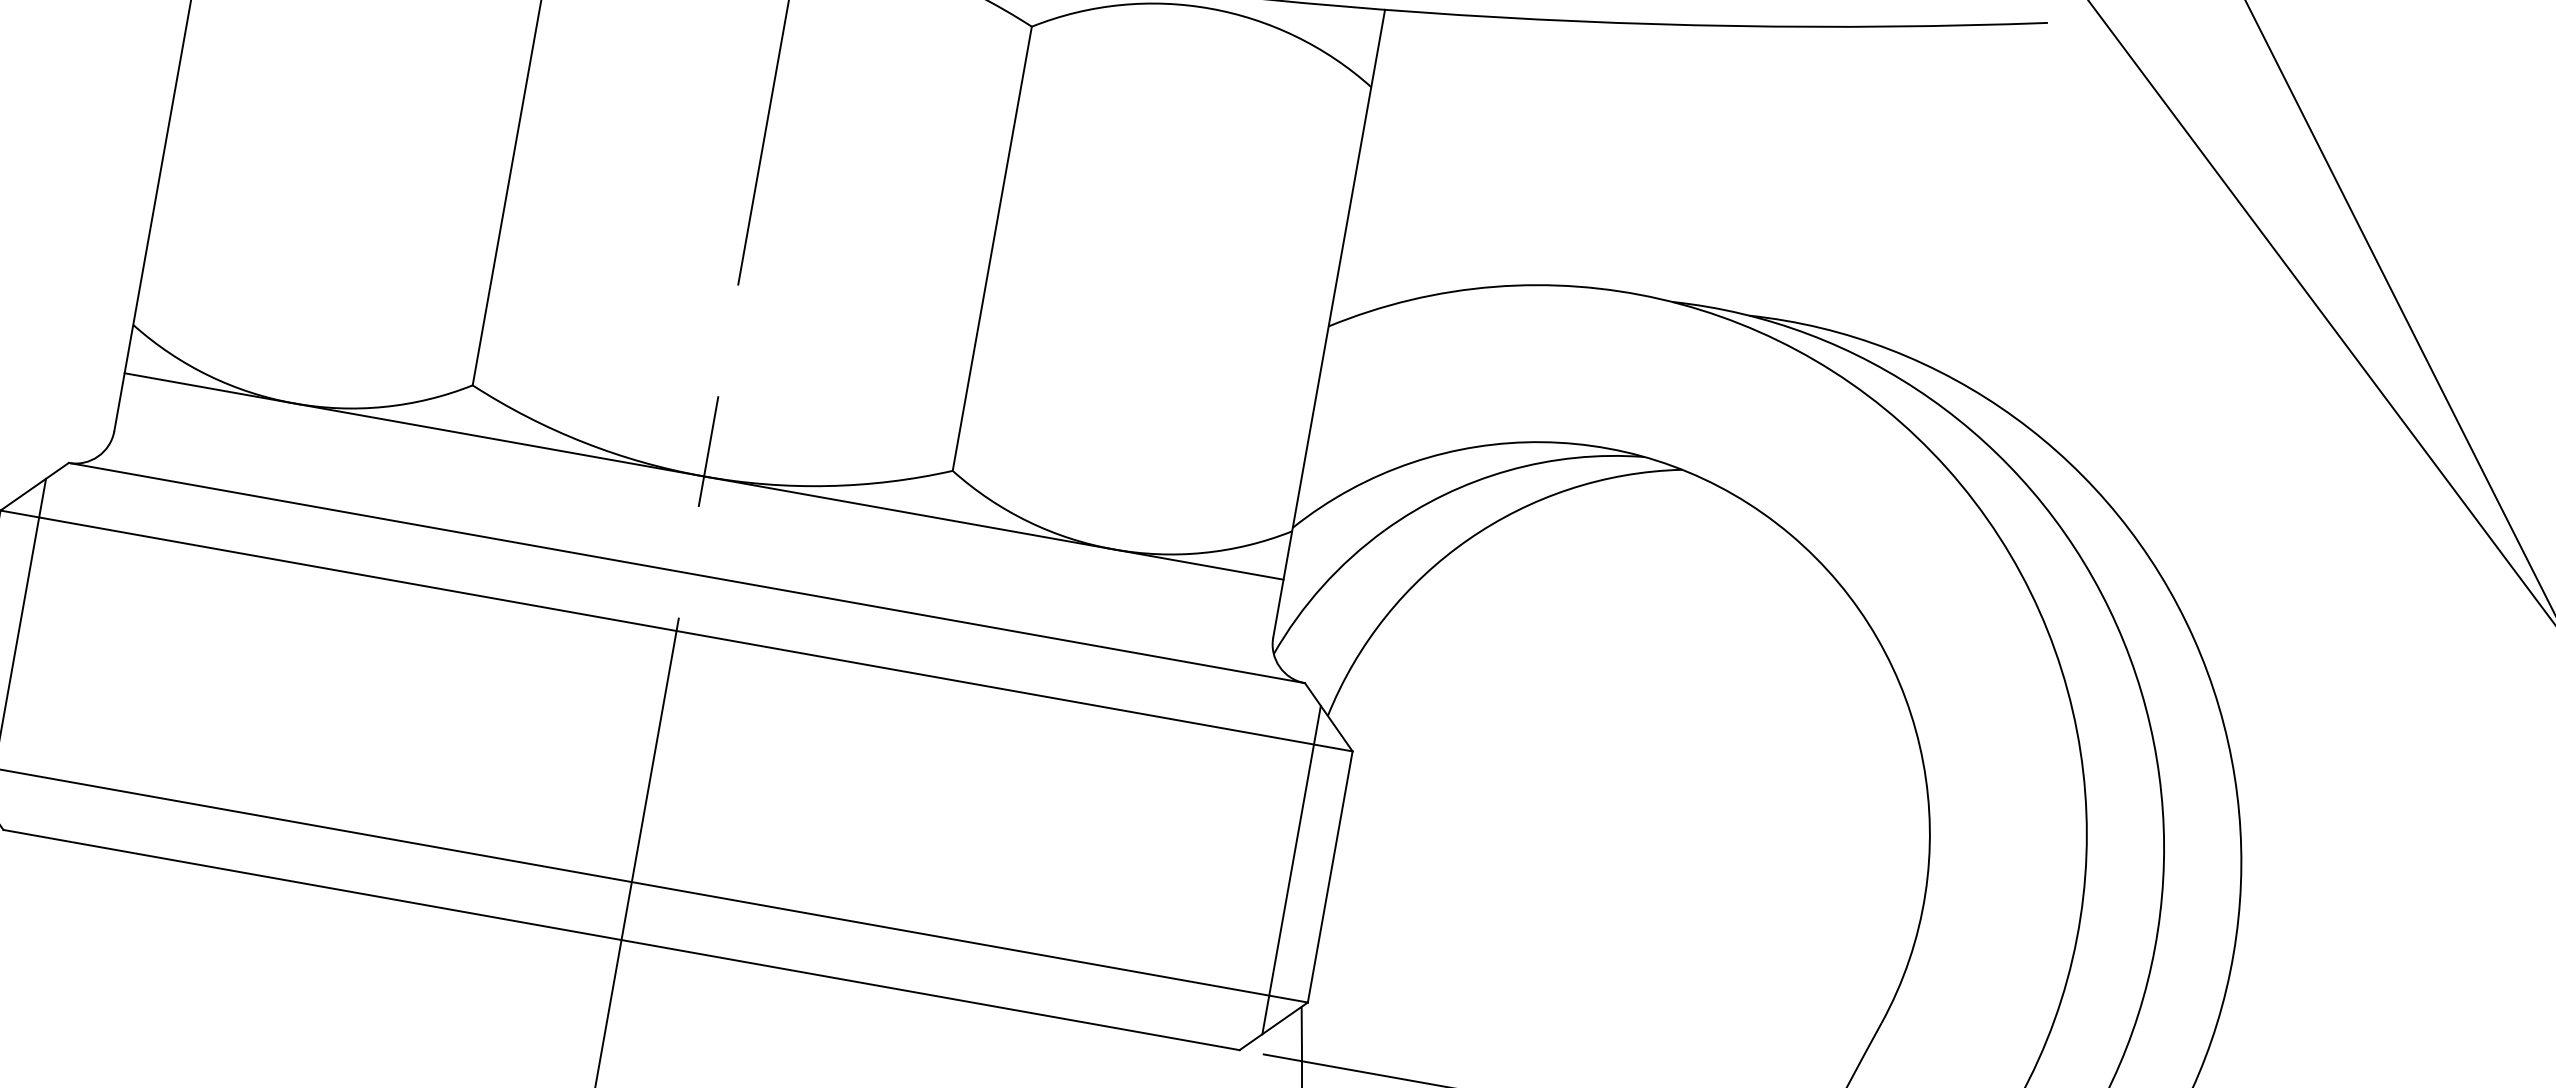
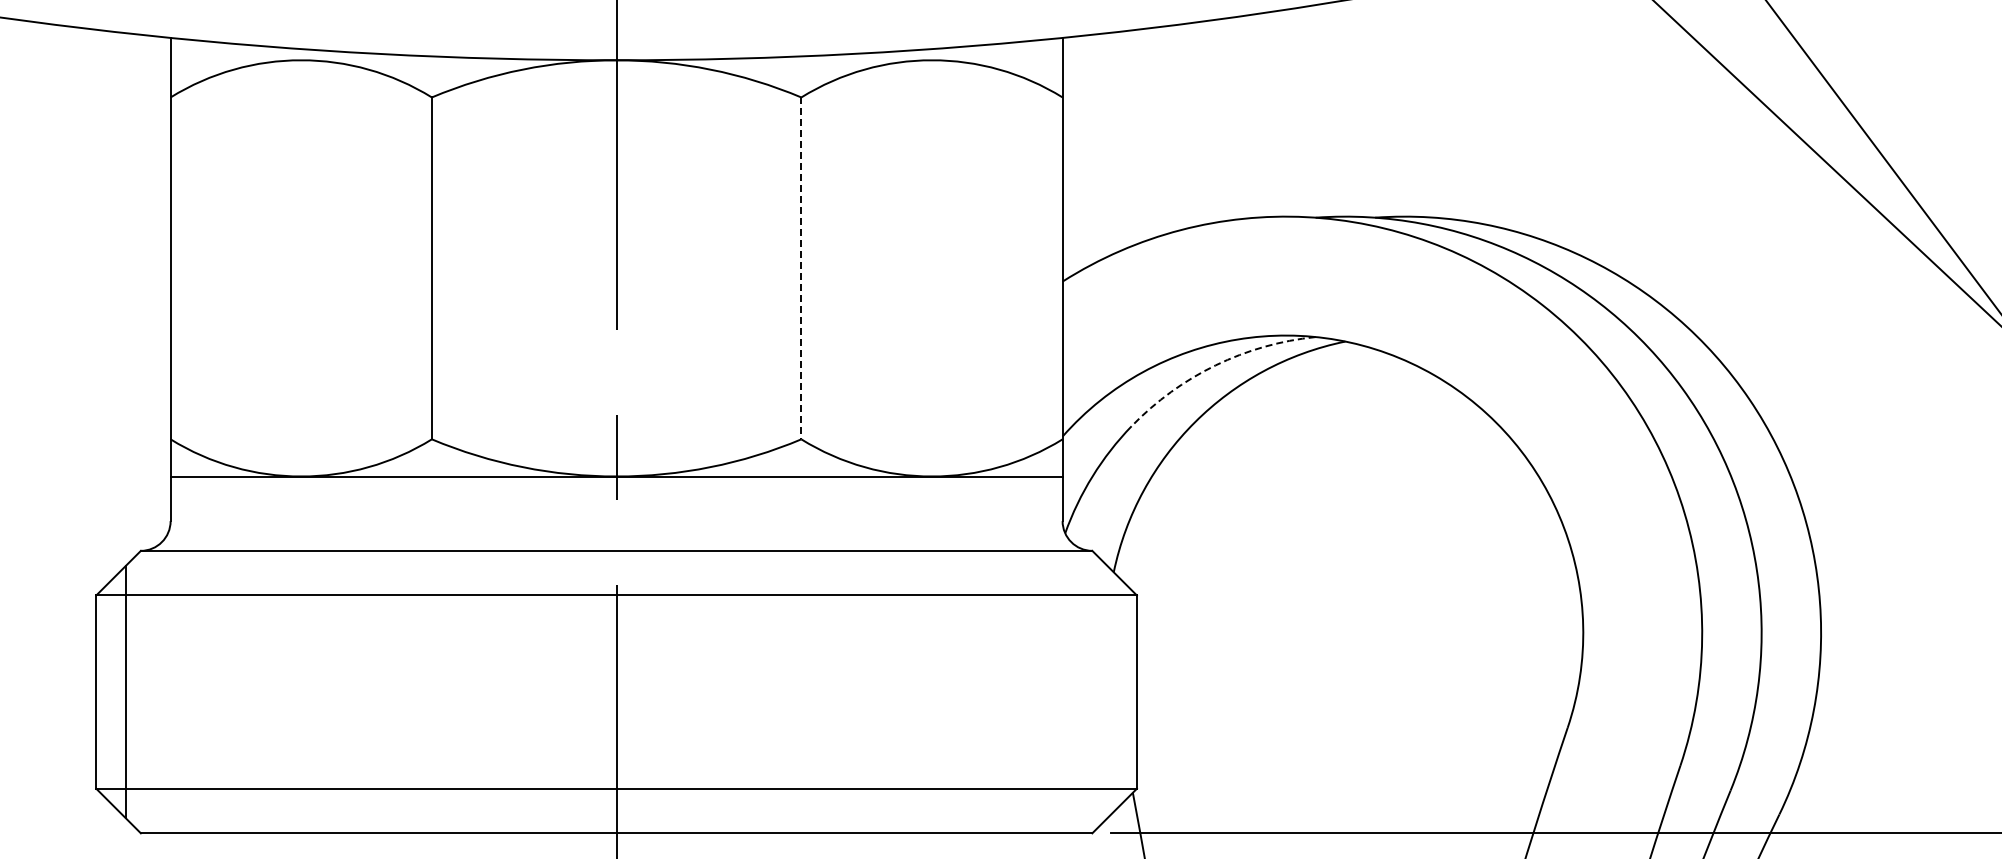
line: (992, 248) -> (801, 268), solid -> dashed
arc: (1507, 470) -> (1215, 365), solid -> dashed
line: (1292, 869) -> (1107, 691), removed

